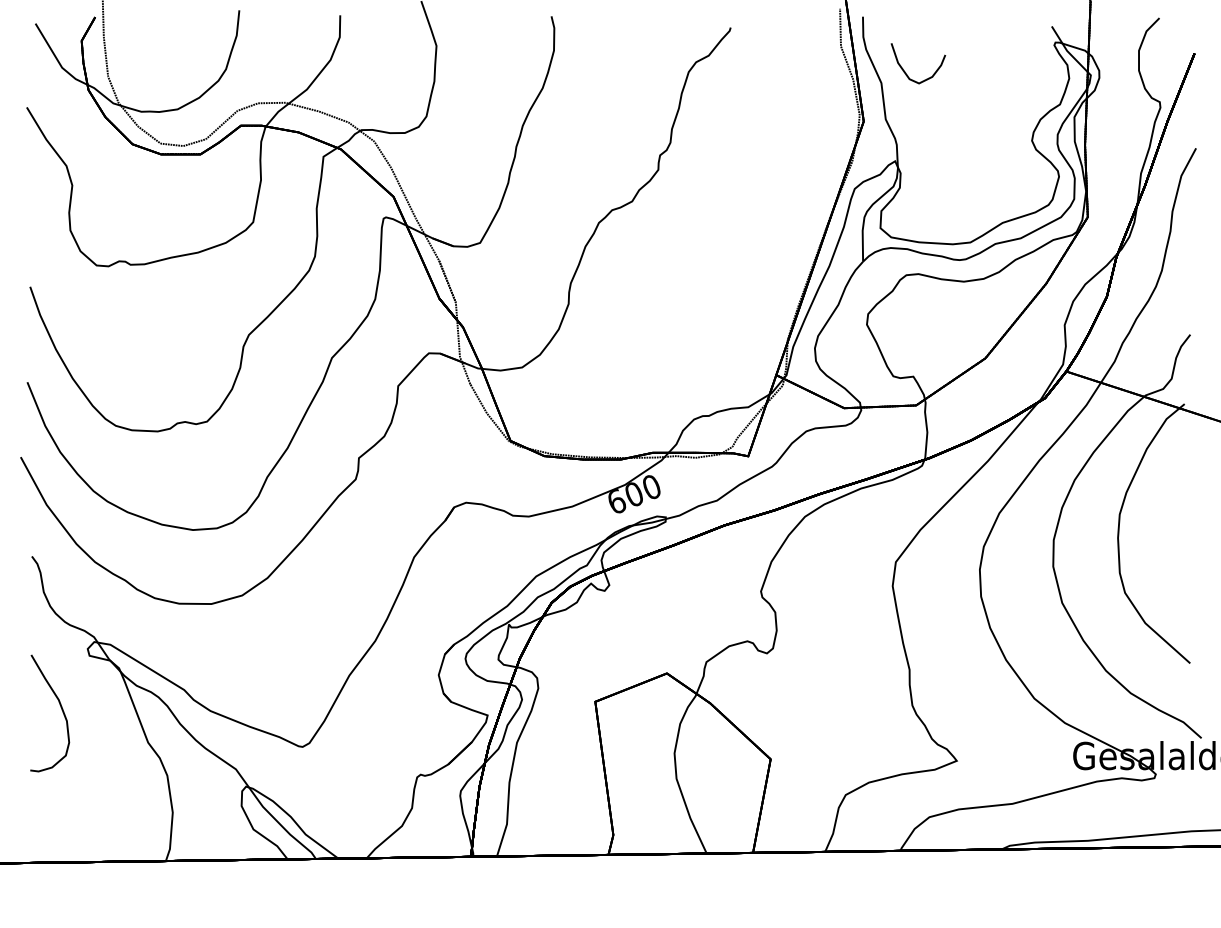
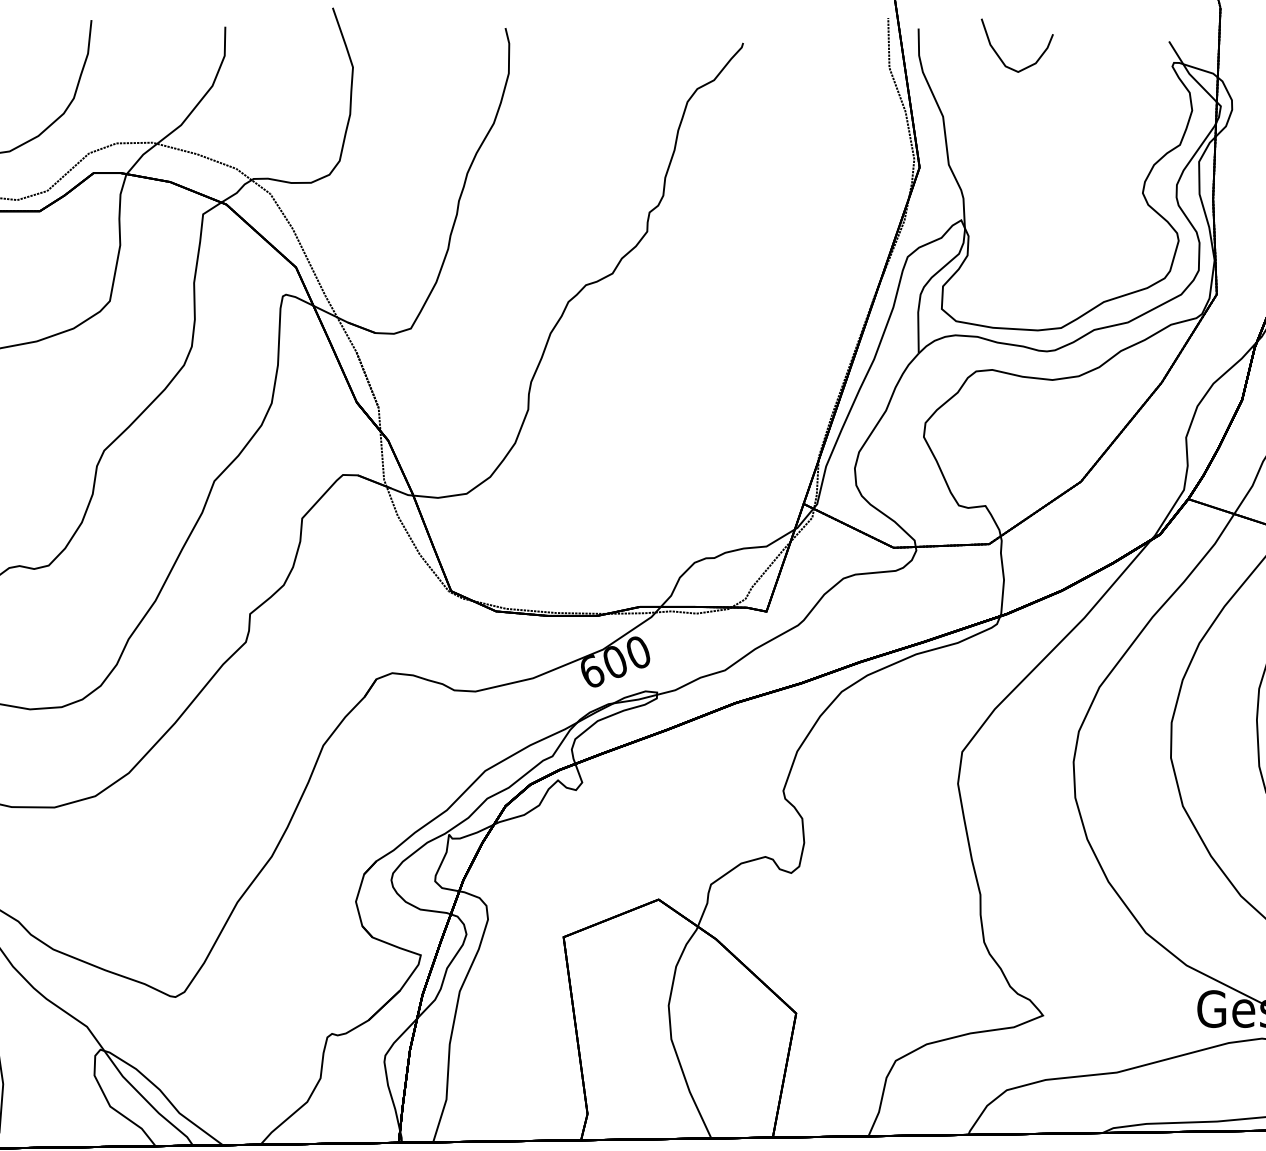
curve: (905, 71) -> (1000, 56), moved

